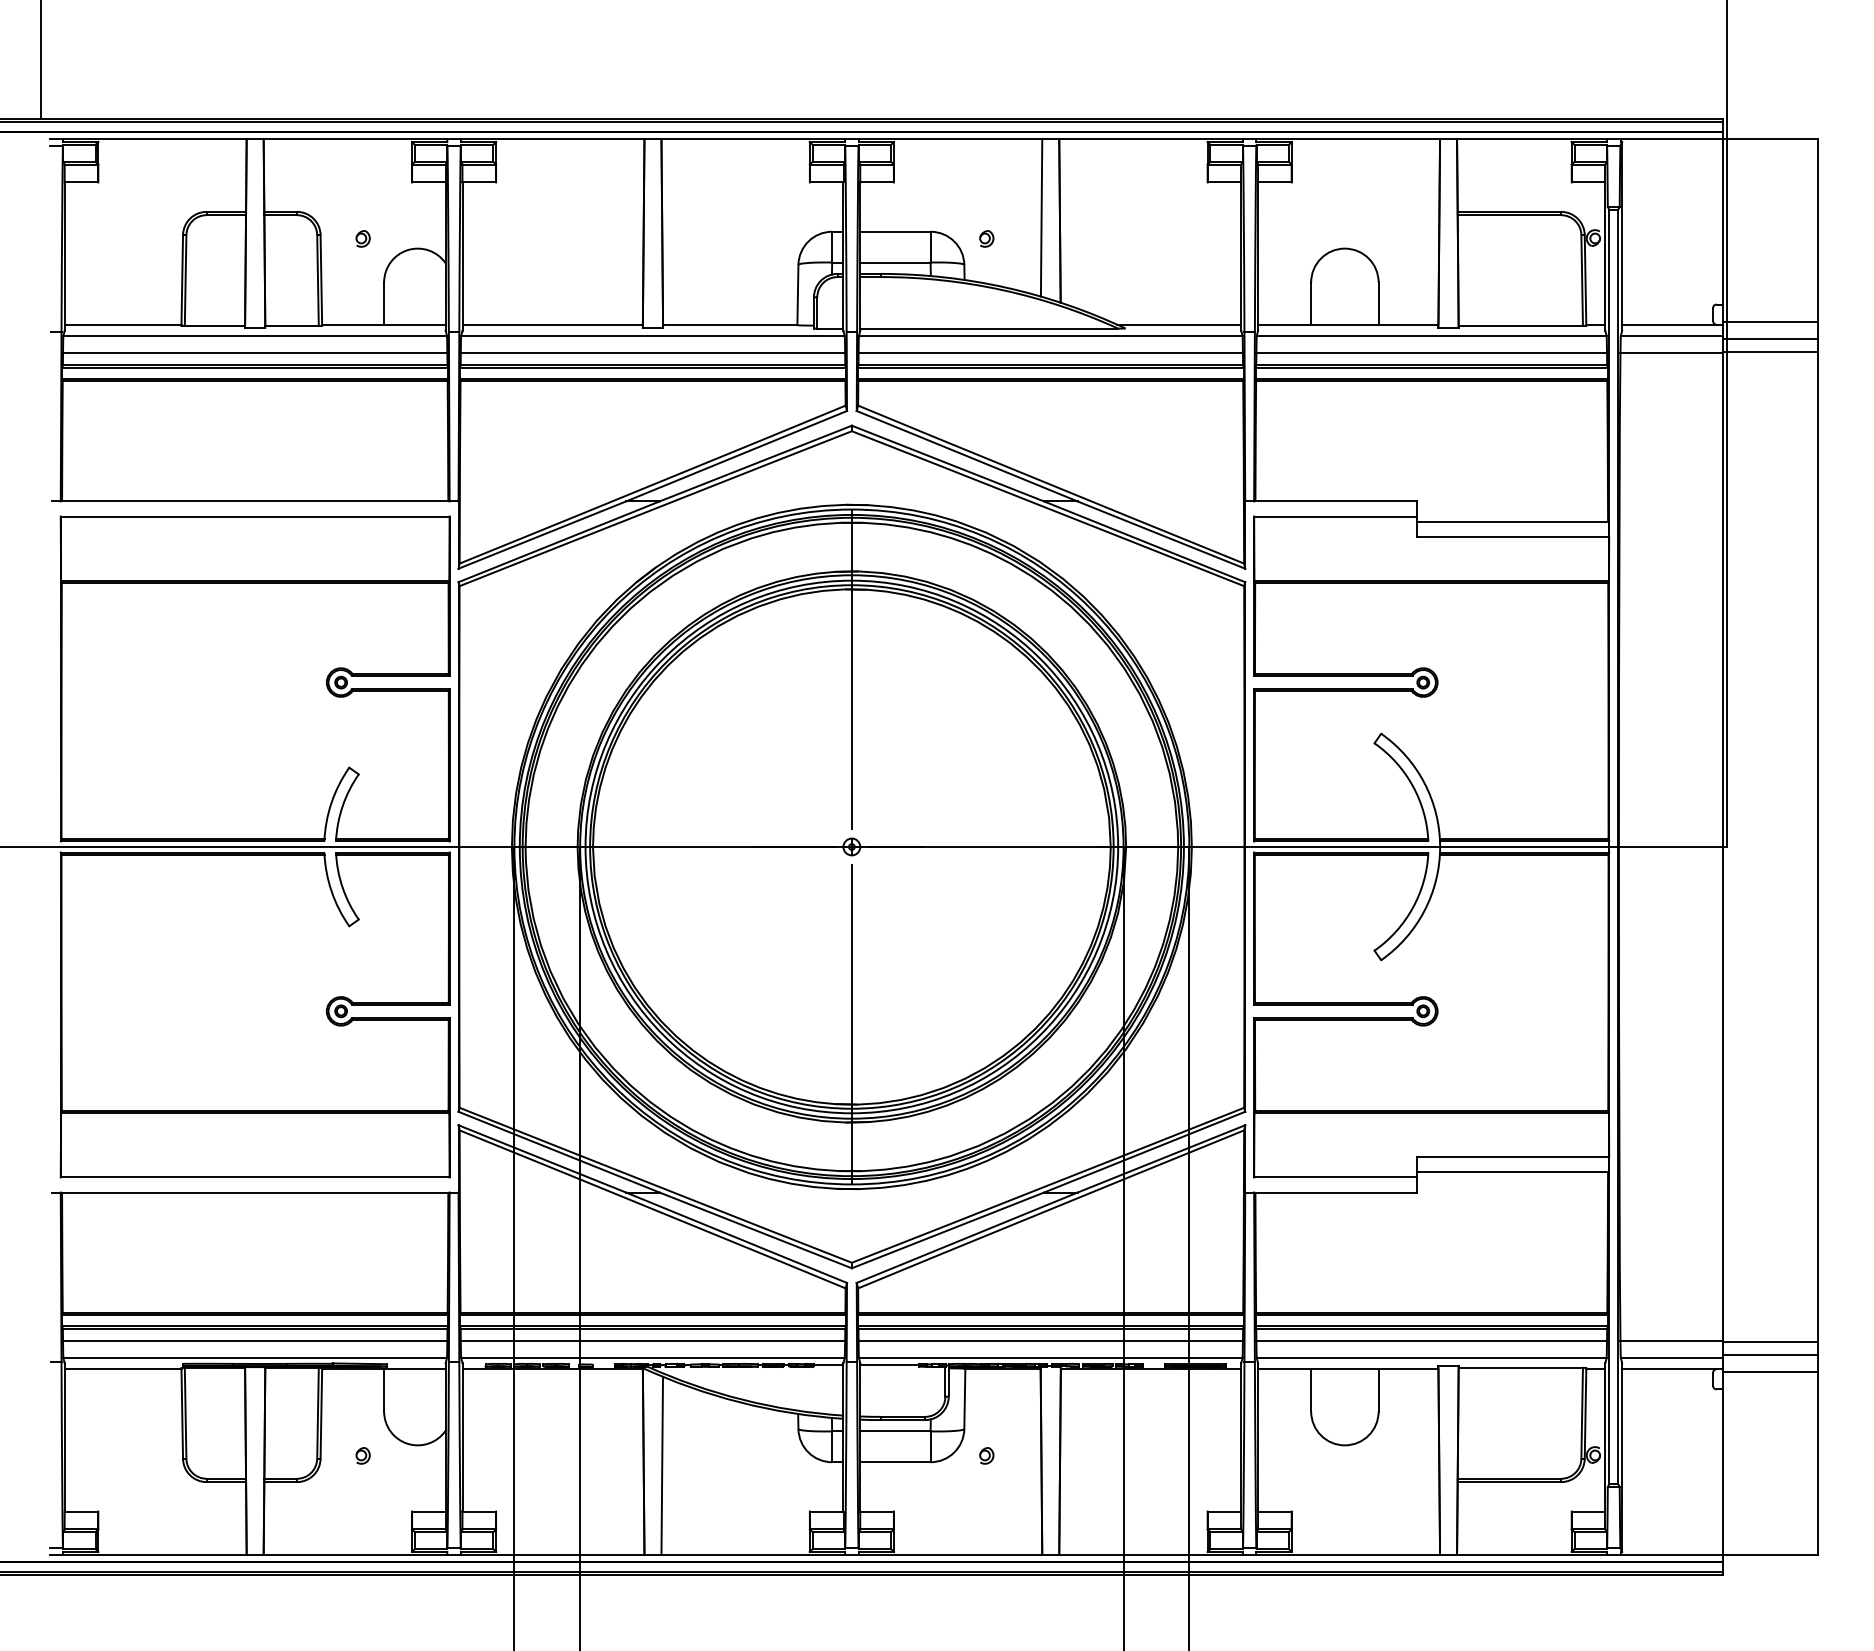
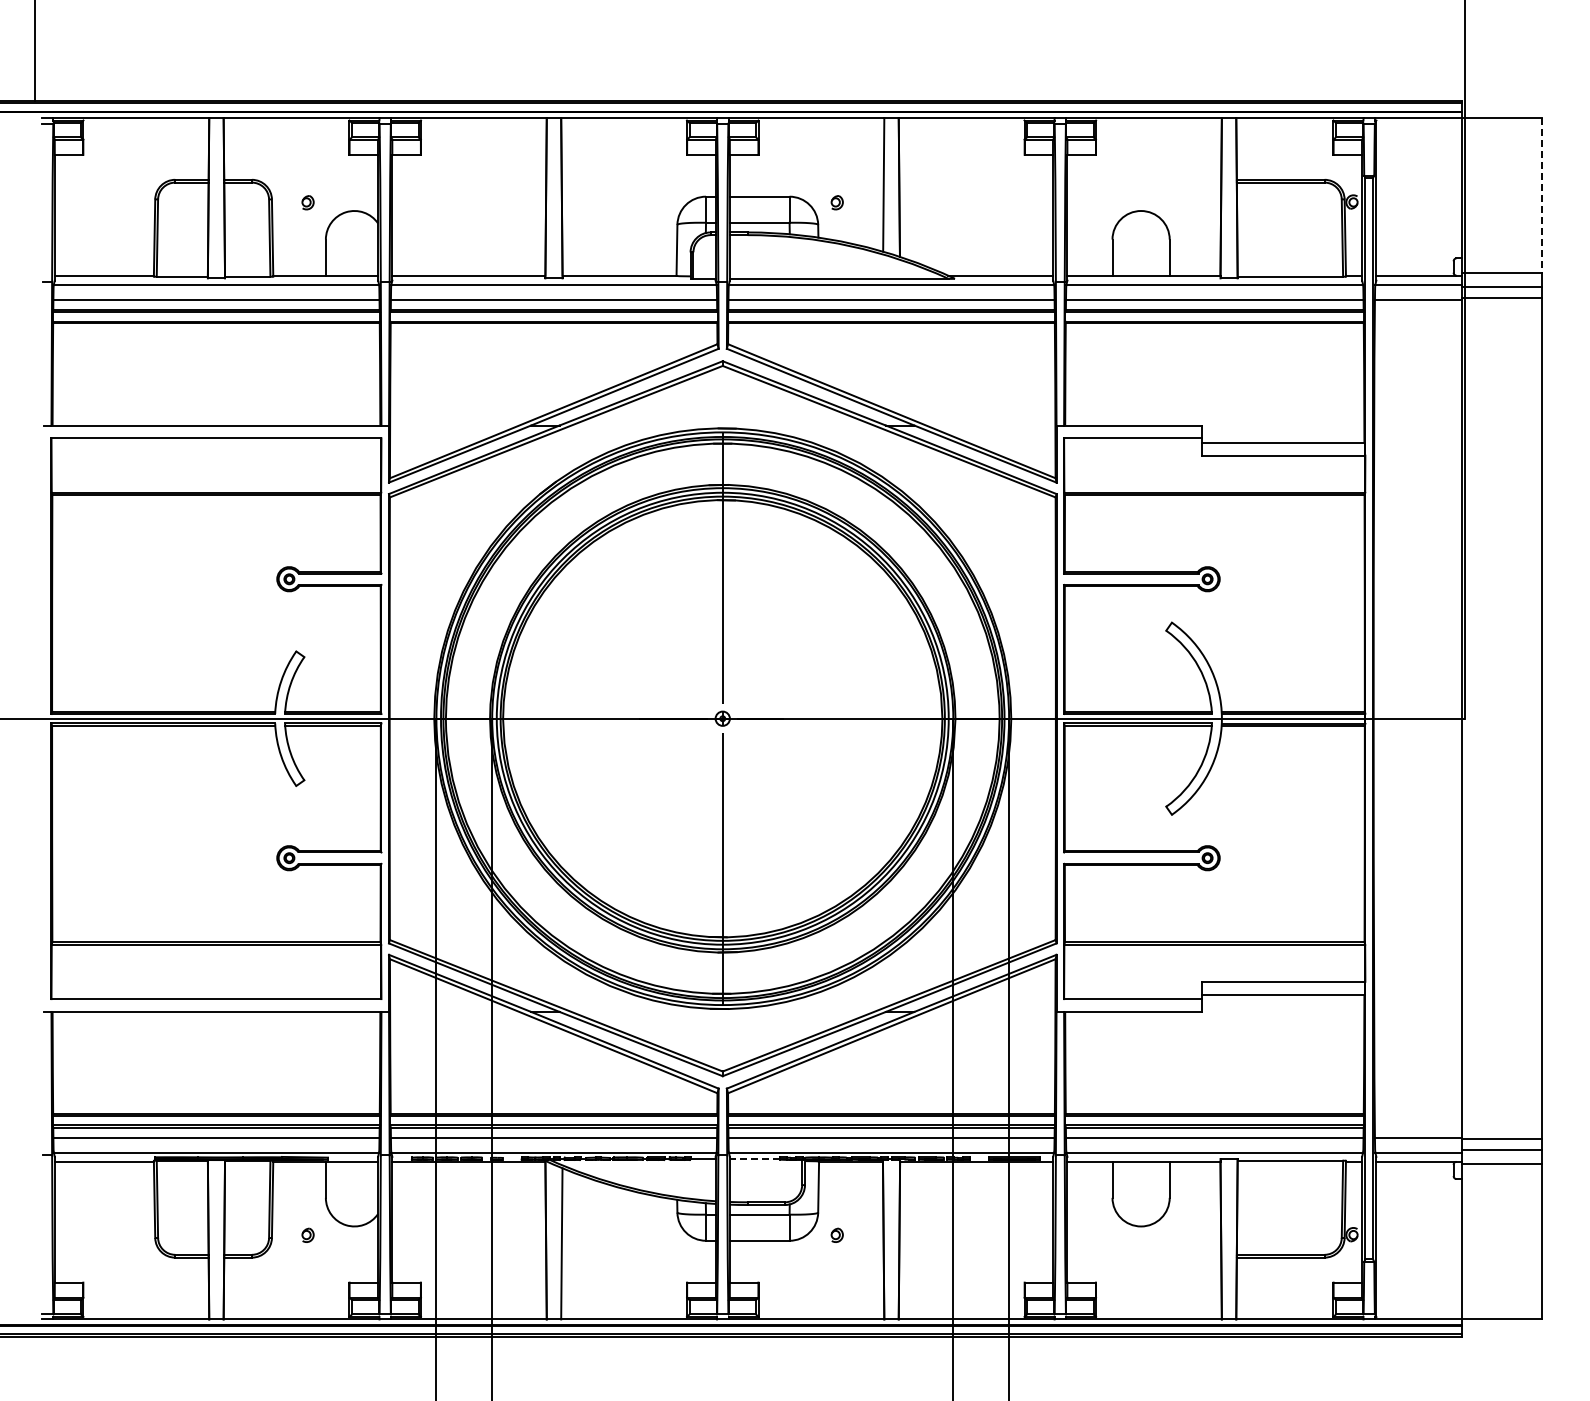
line: (1817, 230) -> (1542, 195), solid -> dashed
line: (889, 1365) -> (754, 1158), solid -> dashed

